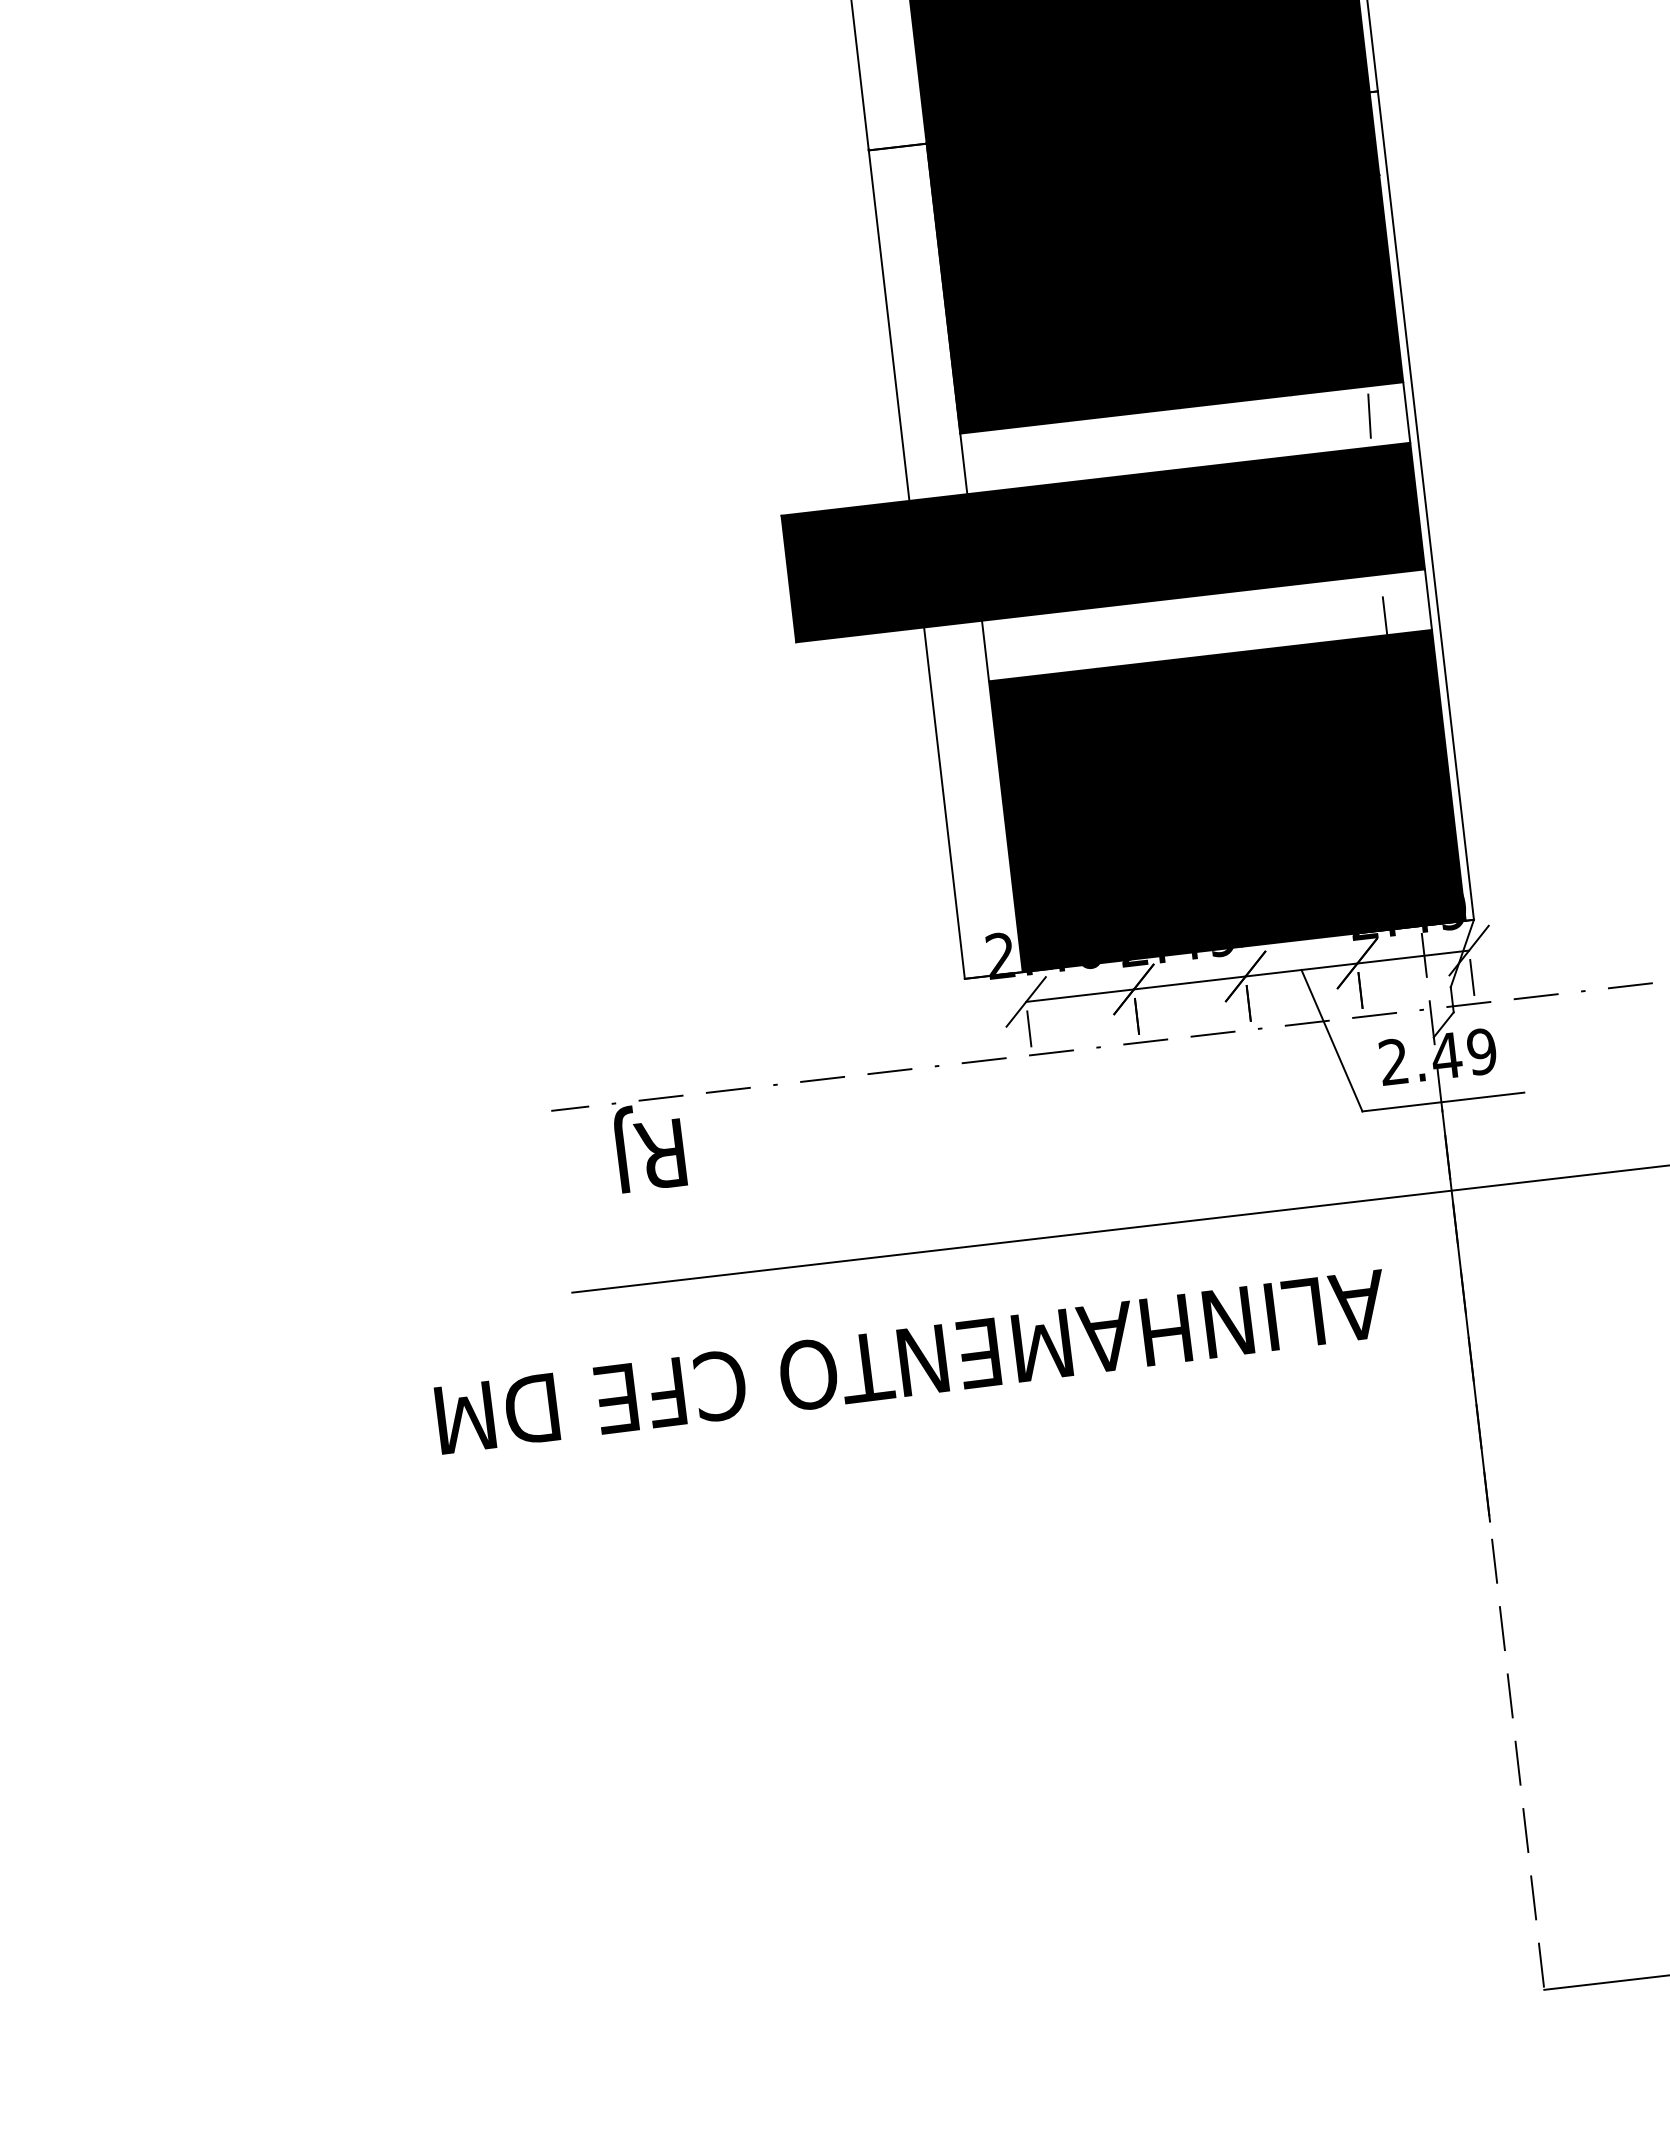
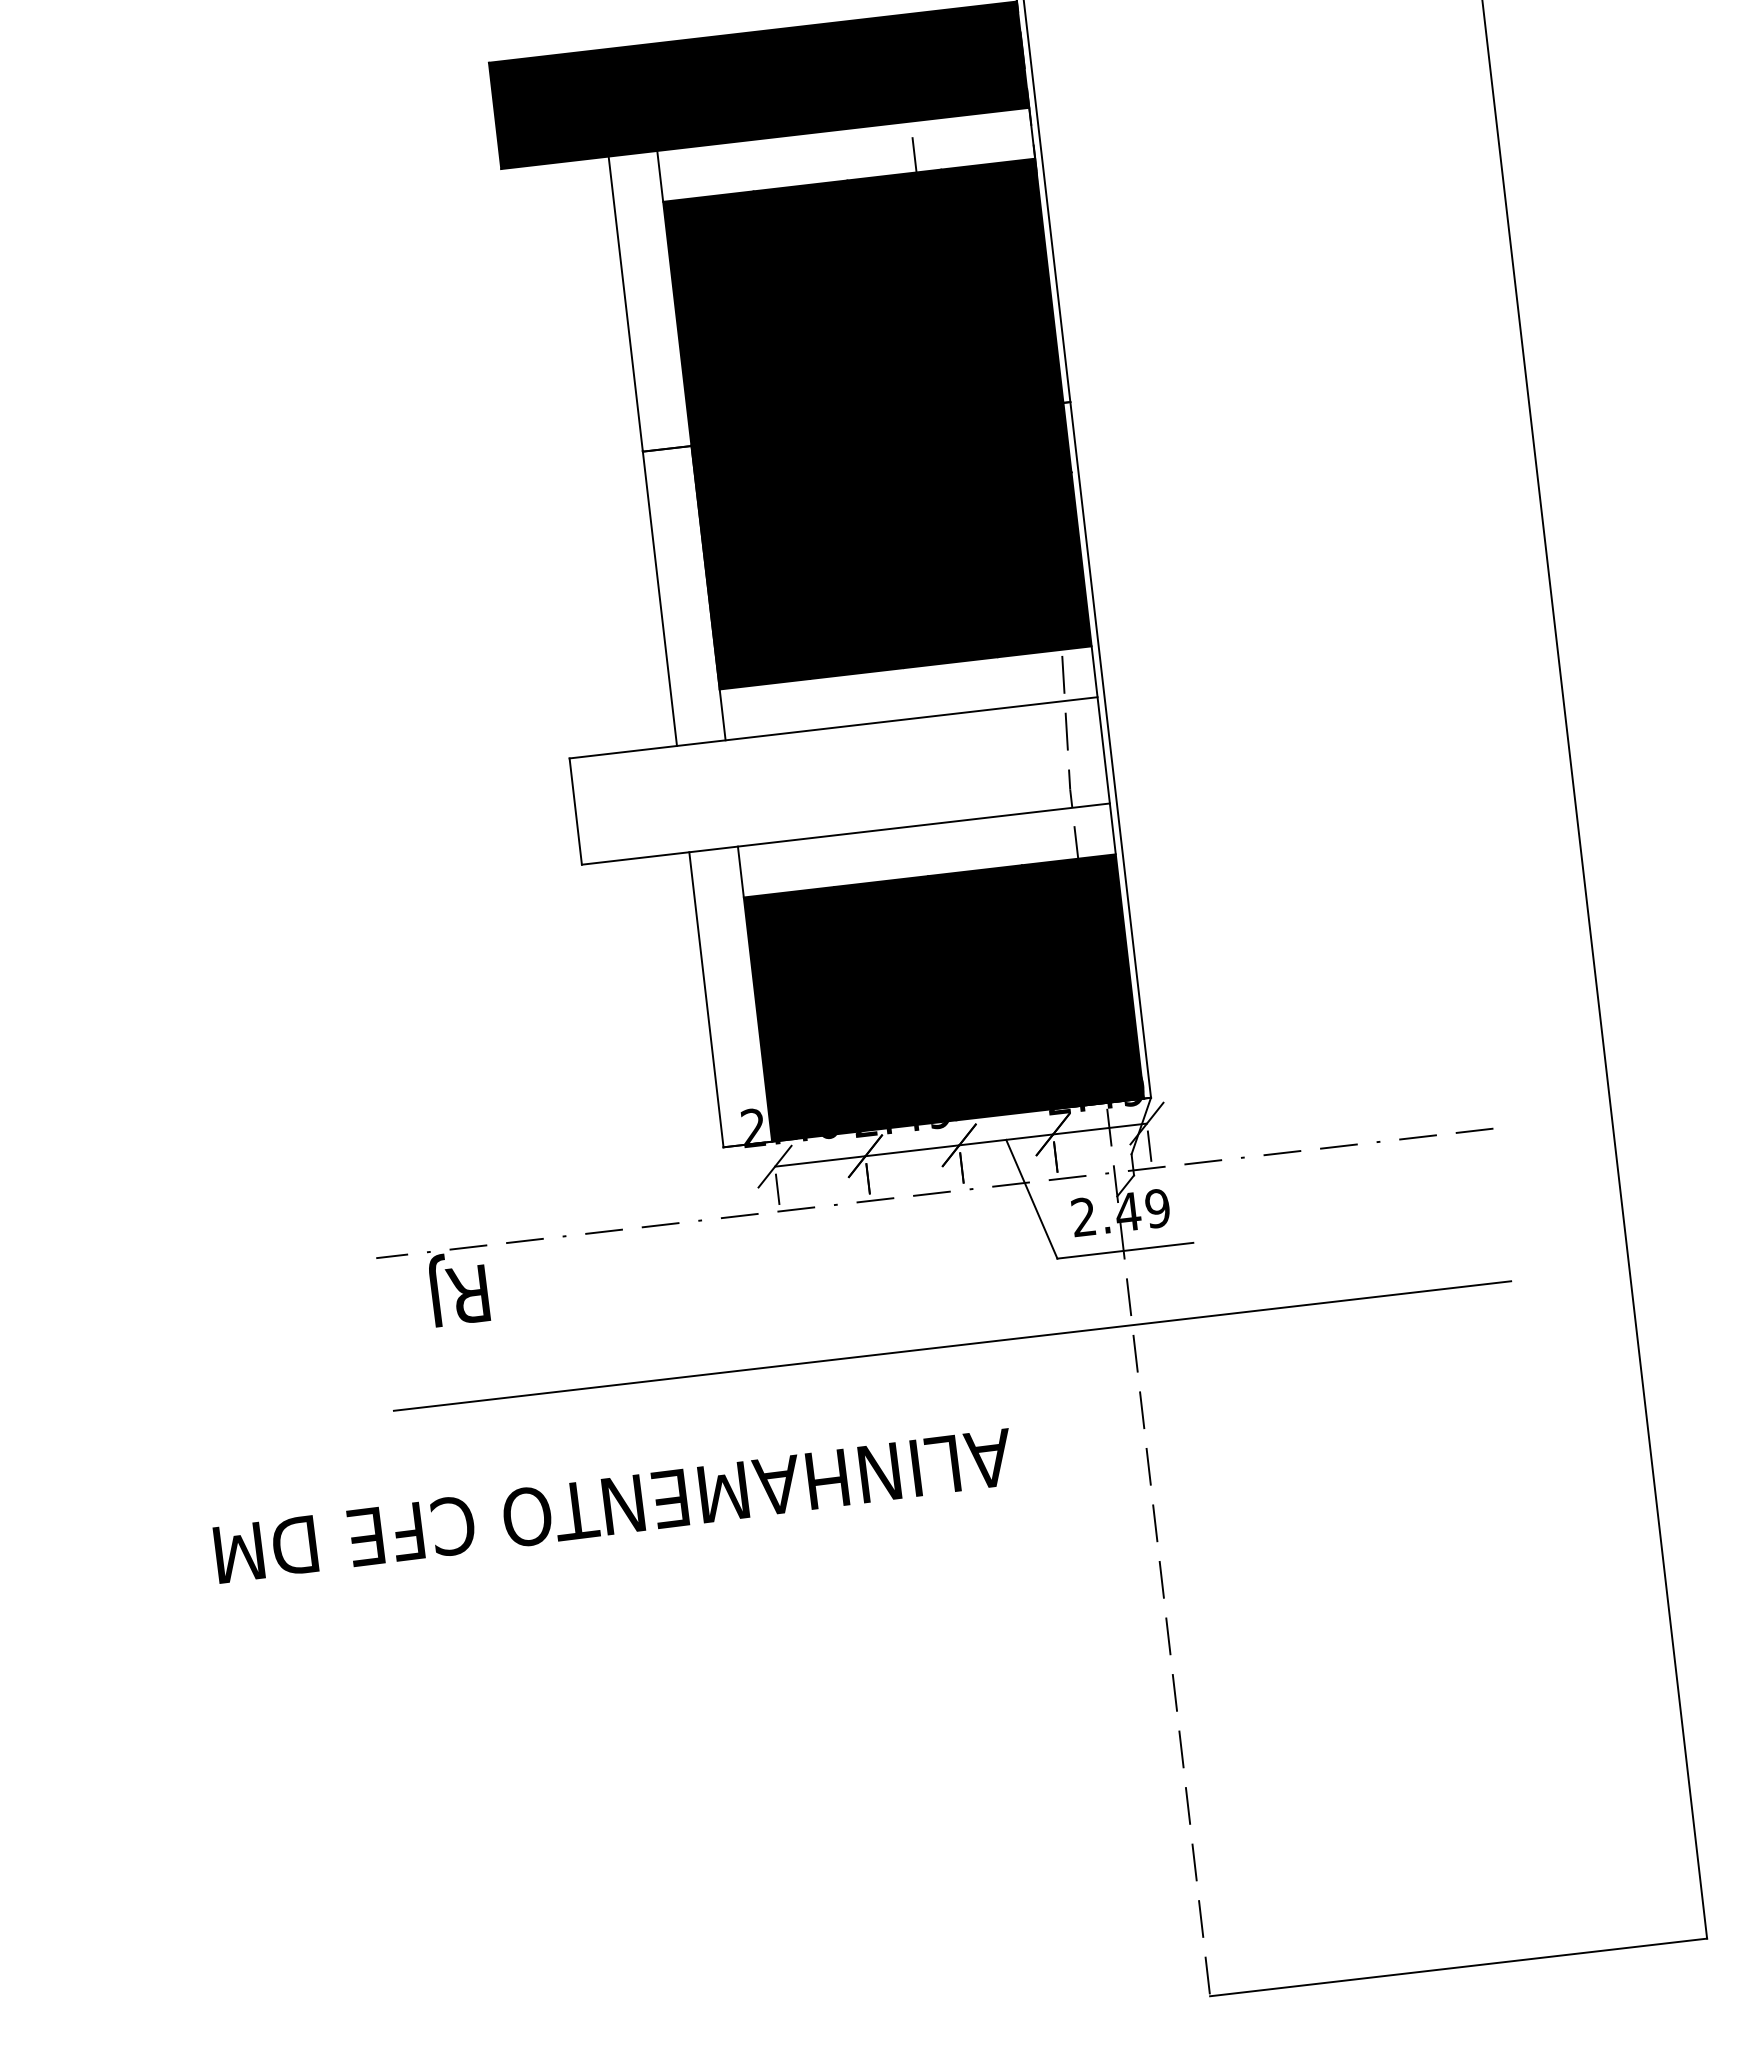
fill: (1102, 542) -> (839, 780), removed
line: (1466, 1316) -> (1144, 1430), removed
text: (907, 1361) -> (610, 1505), moved

